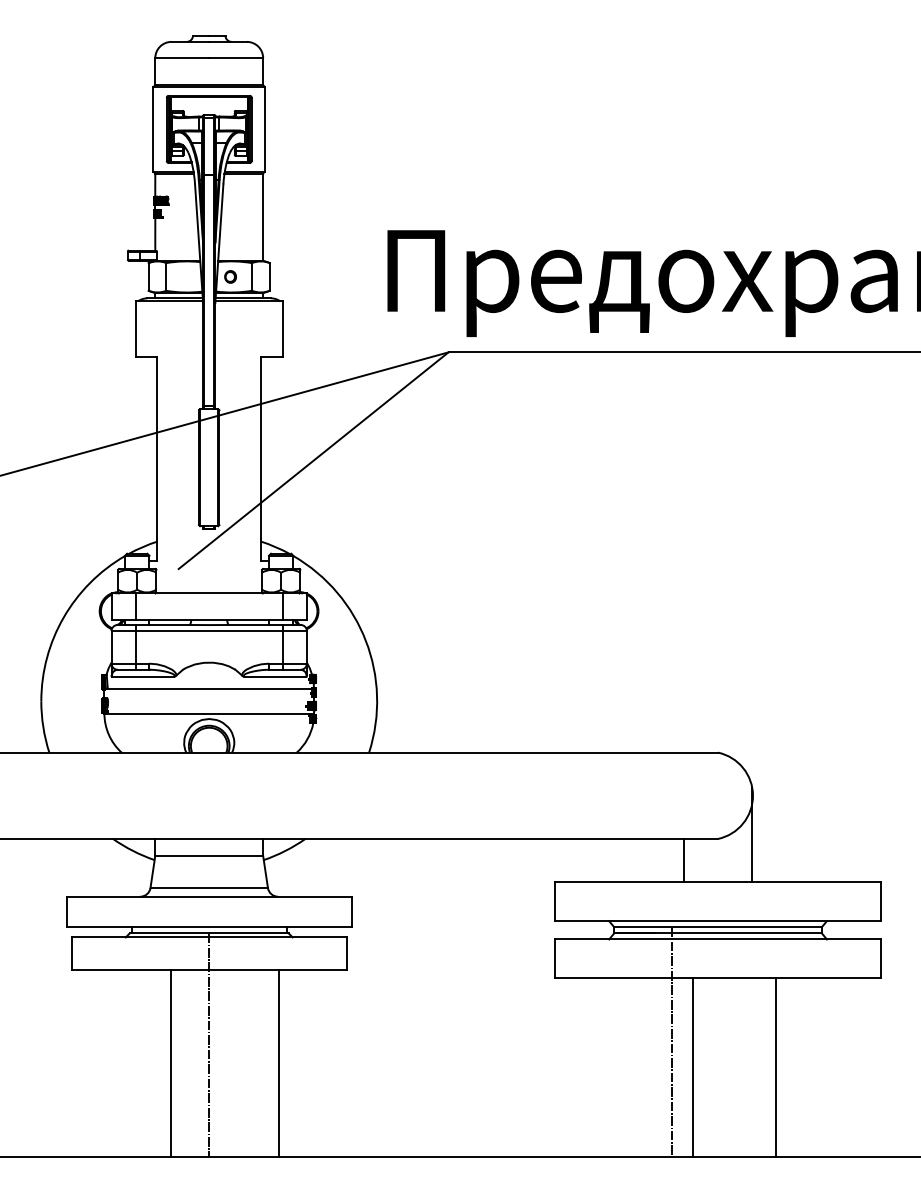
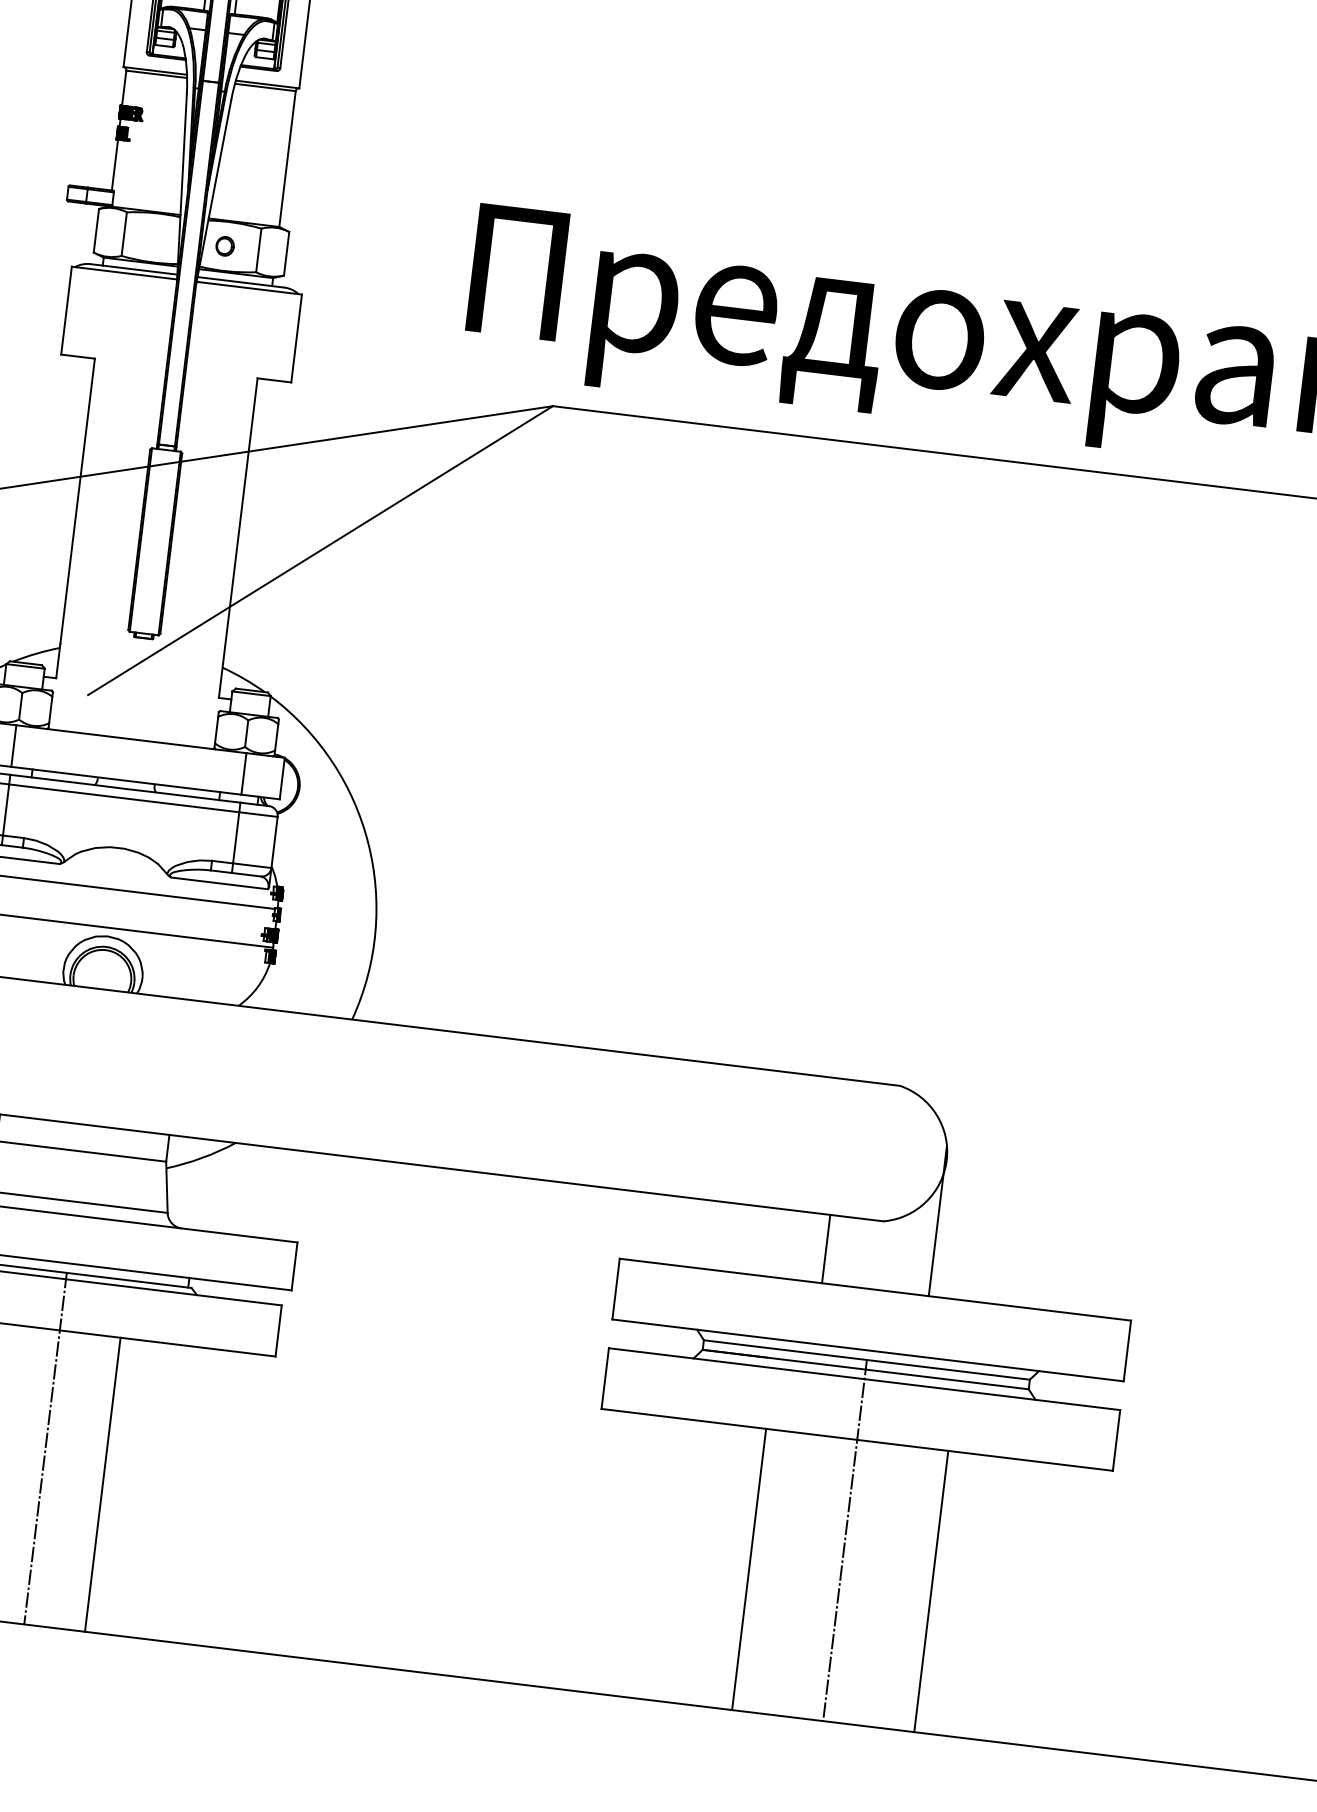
line: (672, 1042) -> (845, 1541), moved
line: (278, 1063) -> (102, 1484), moved
line: (693, 1067) -> (749, 1569), moved

